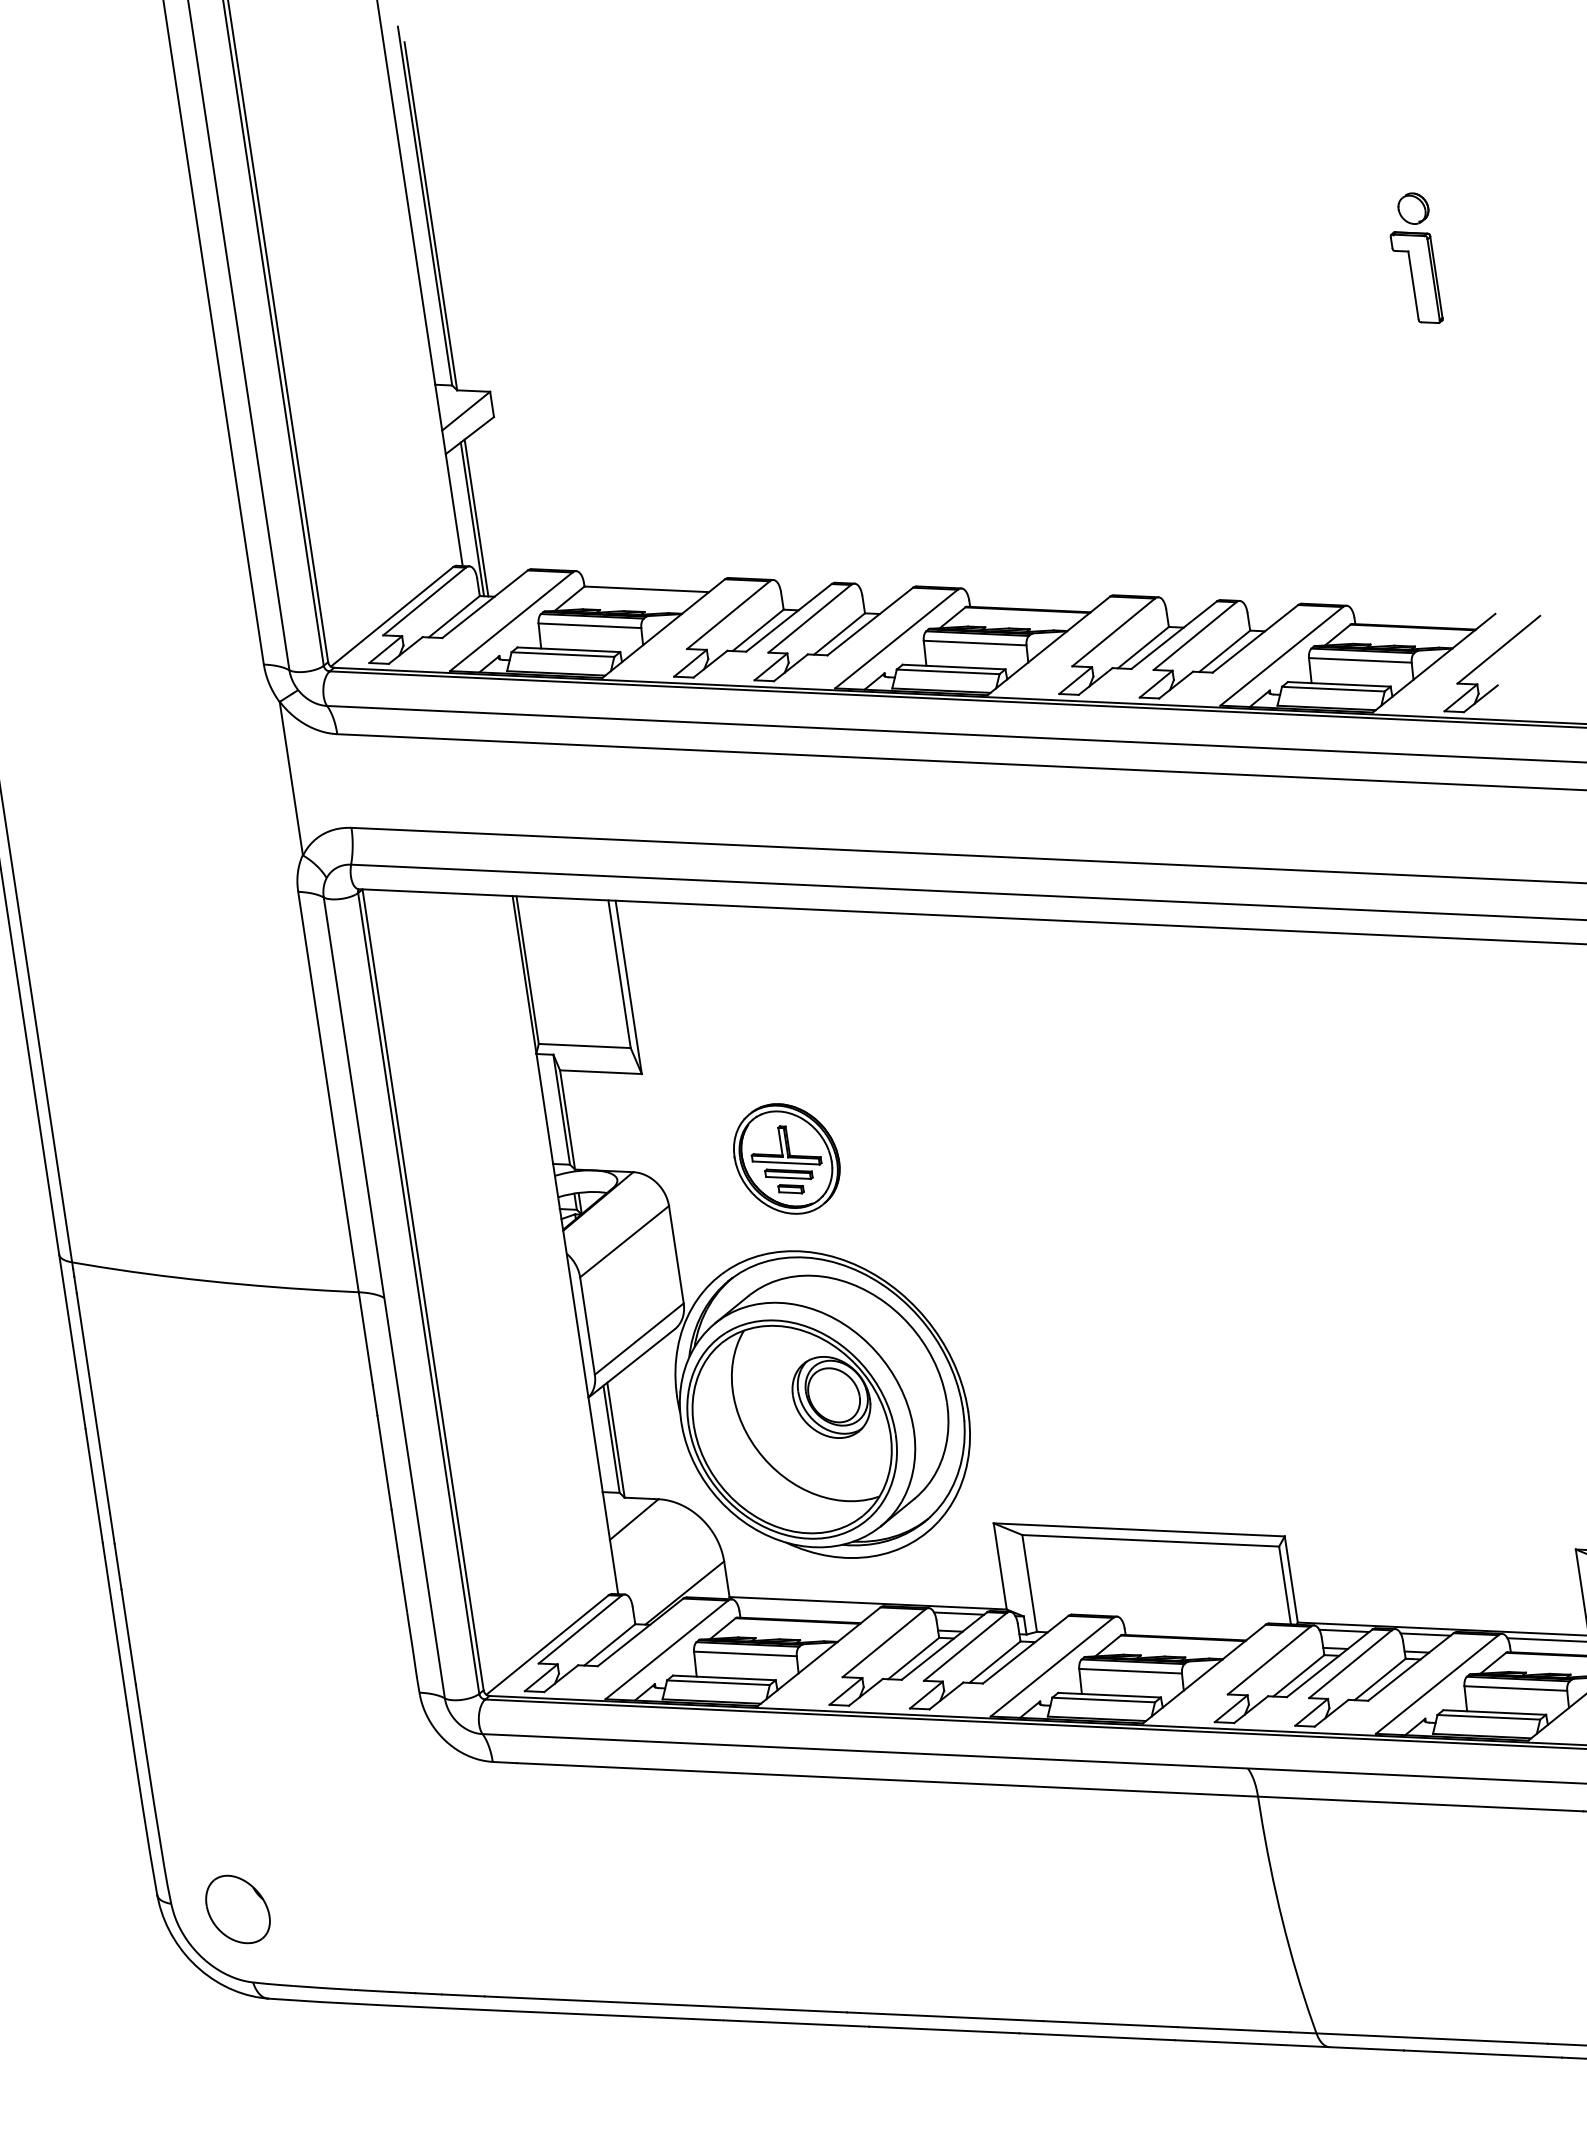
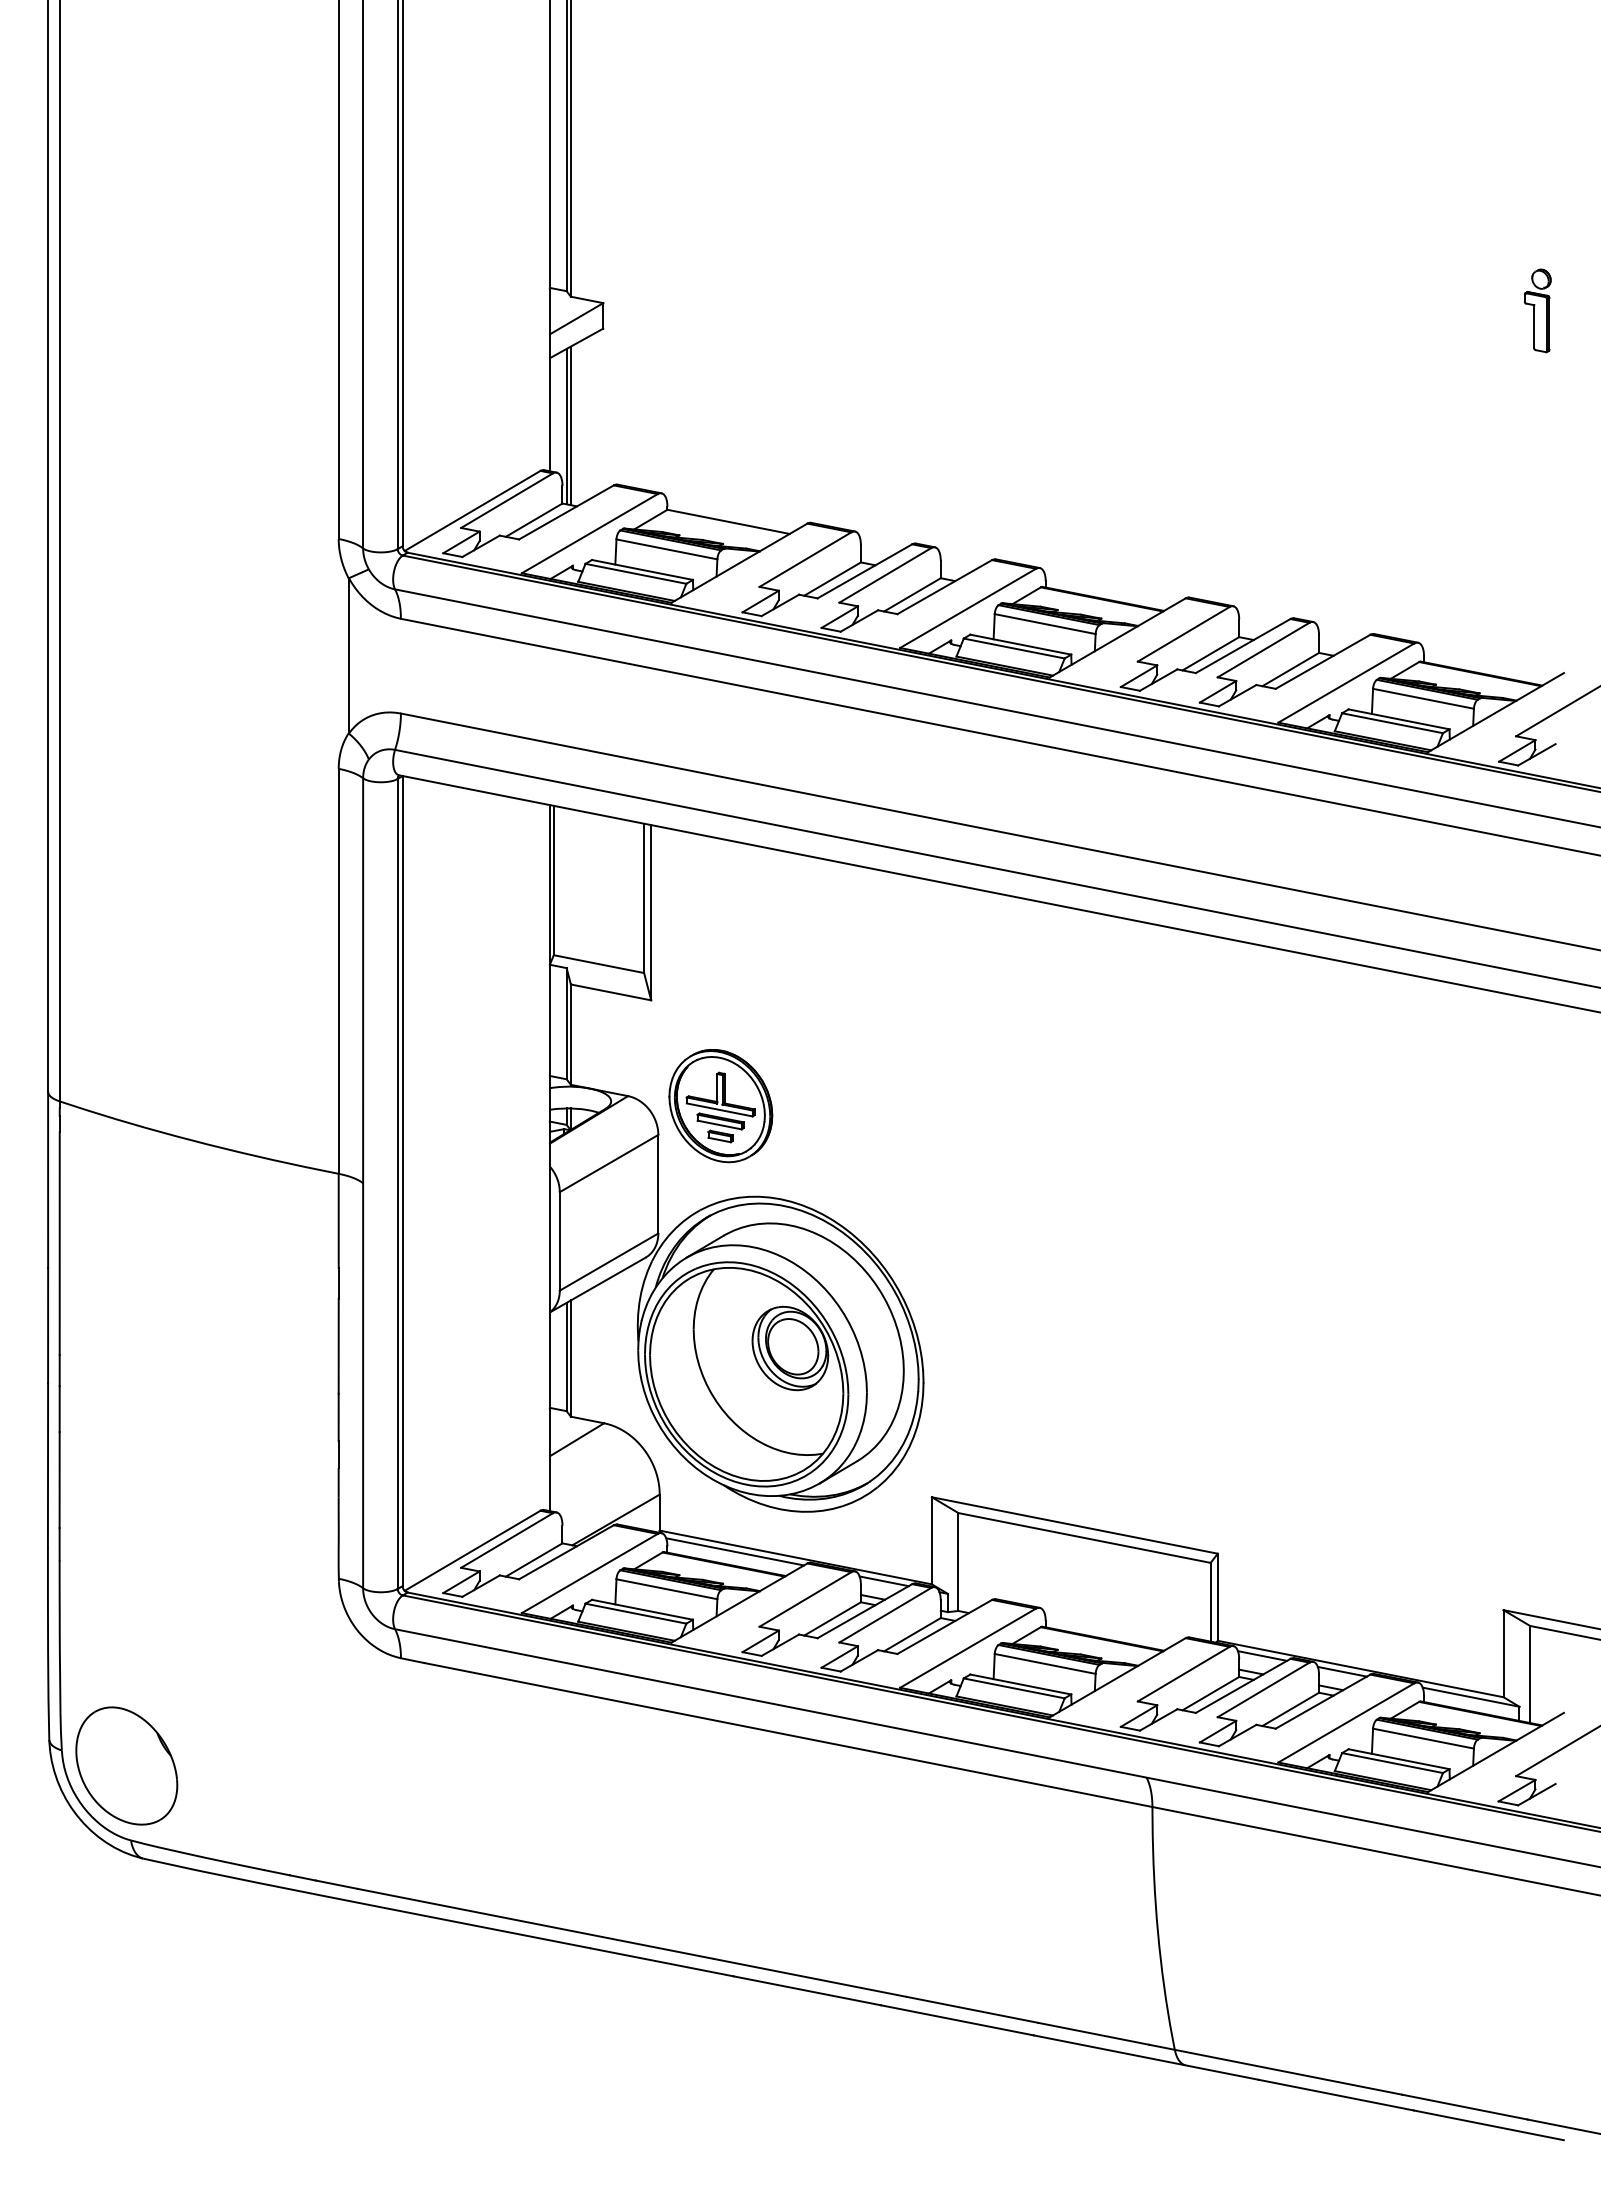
part: (1415, 259) -> (1537, 310), size x0.62
part: (786, 1159) -> (720, 1106), moved
line: (806, 1606) -> (734, 1551), added
part: (237, 1909) -> (126, 1765), size x1.67

